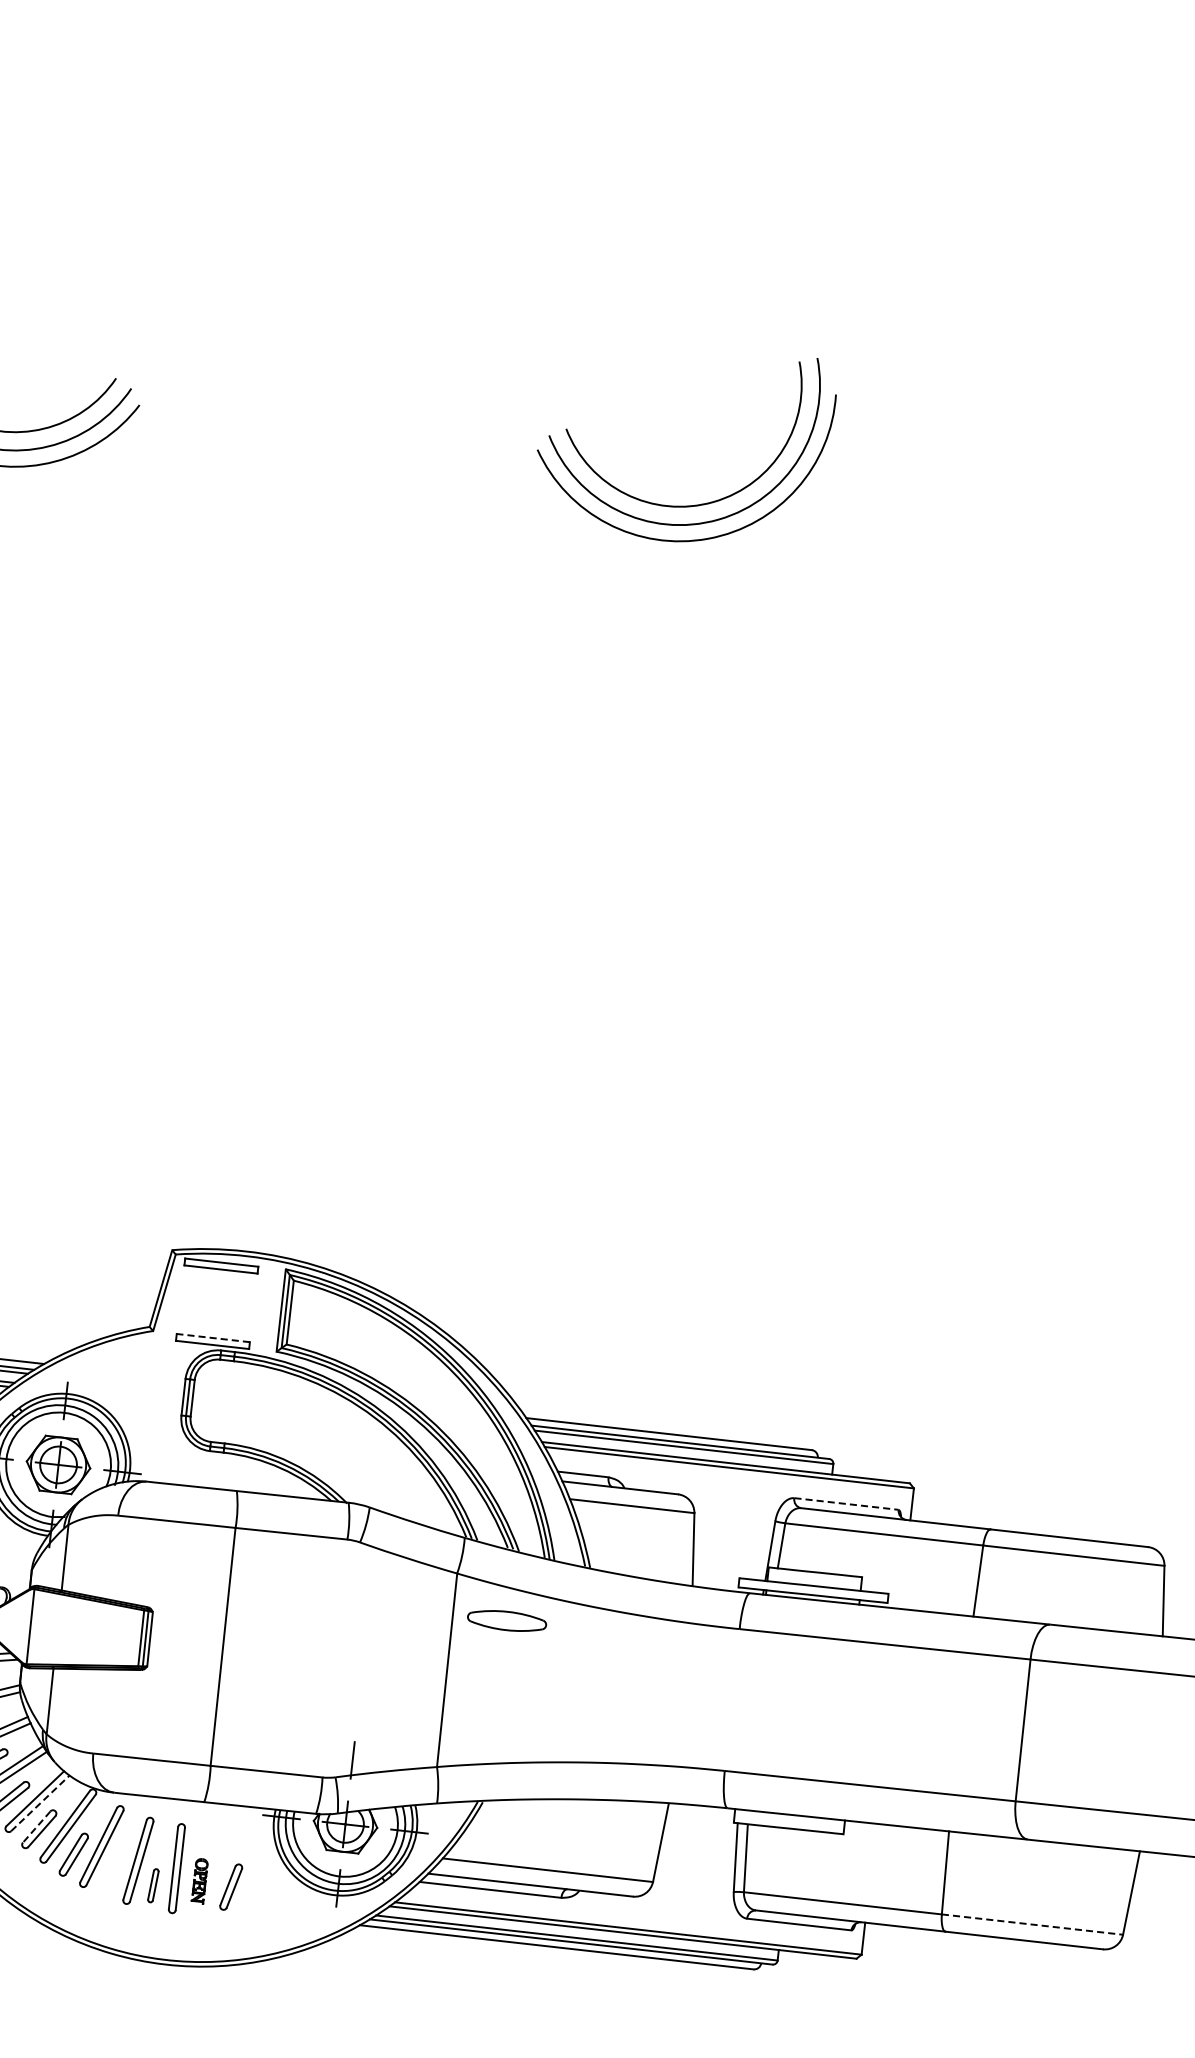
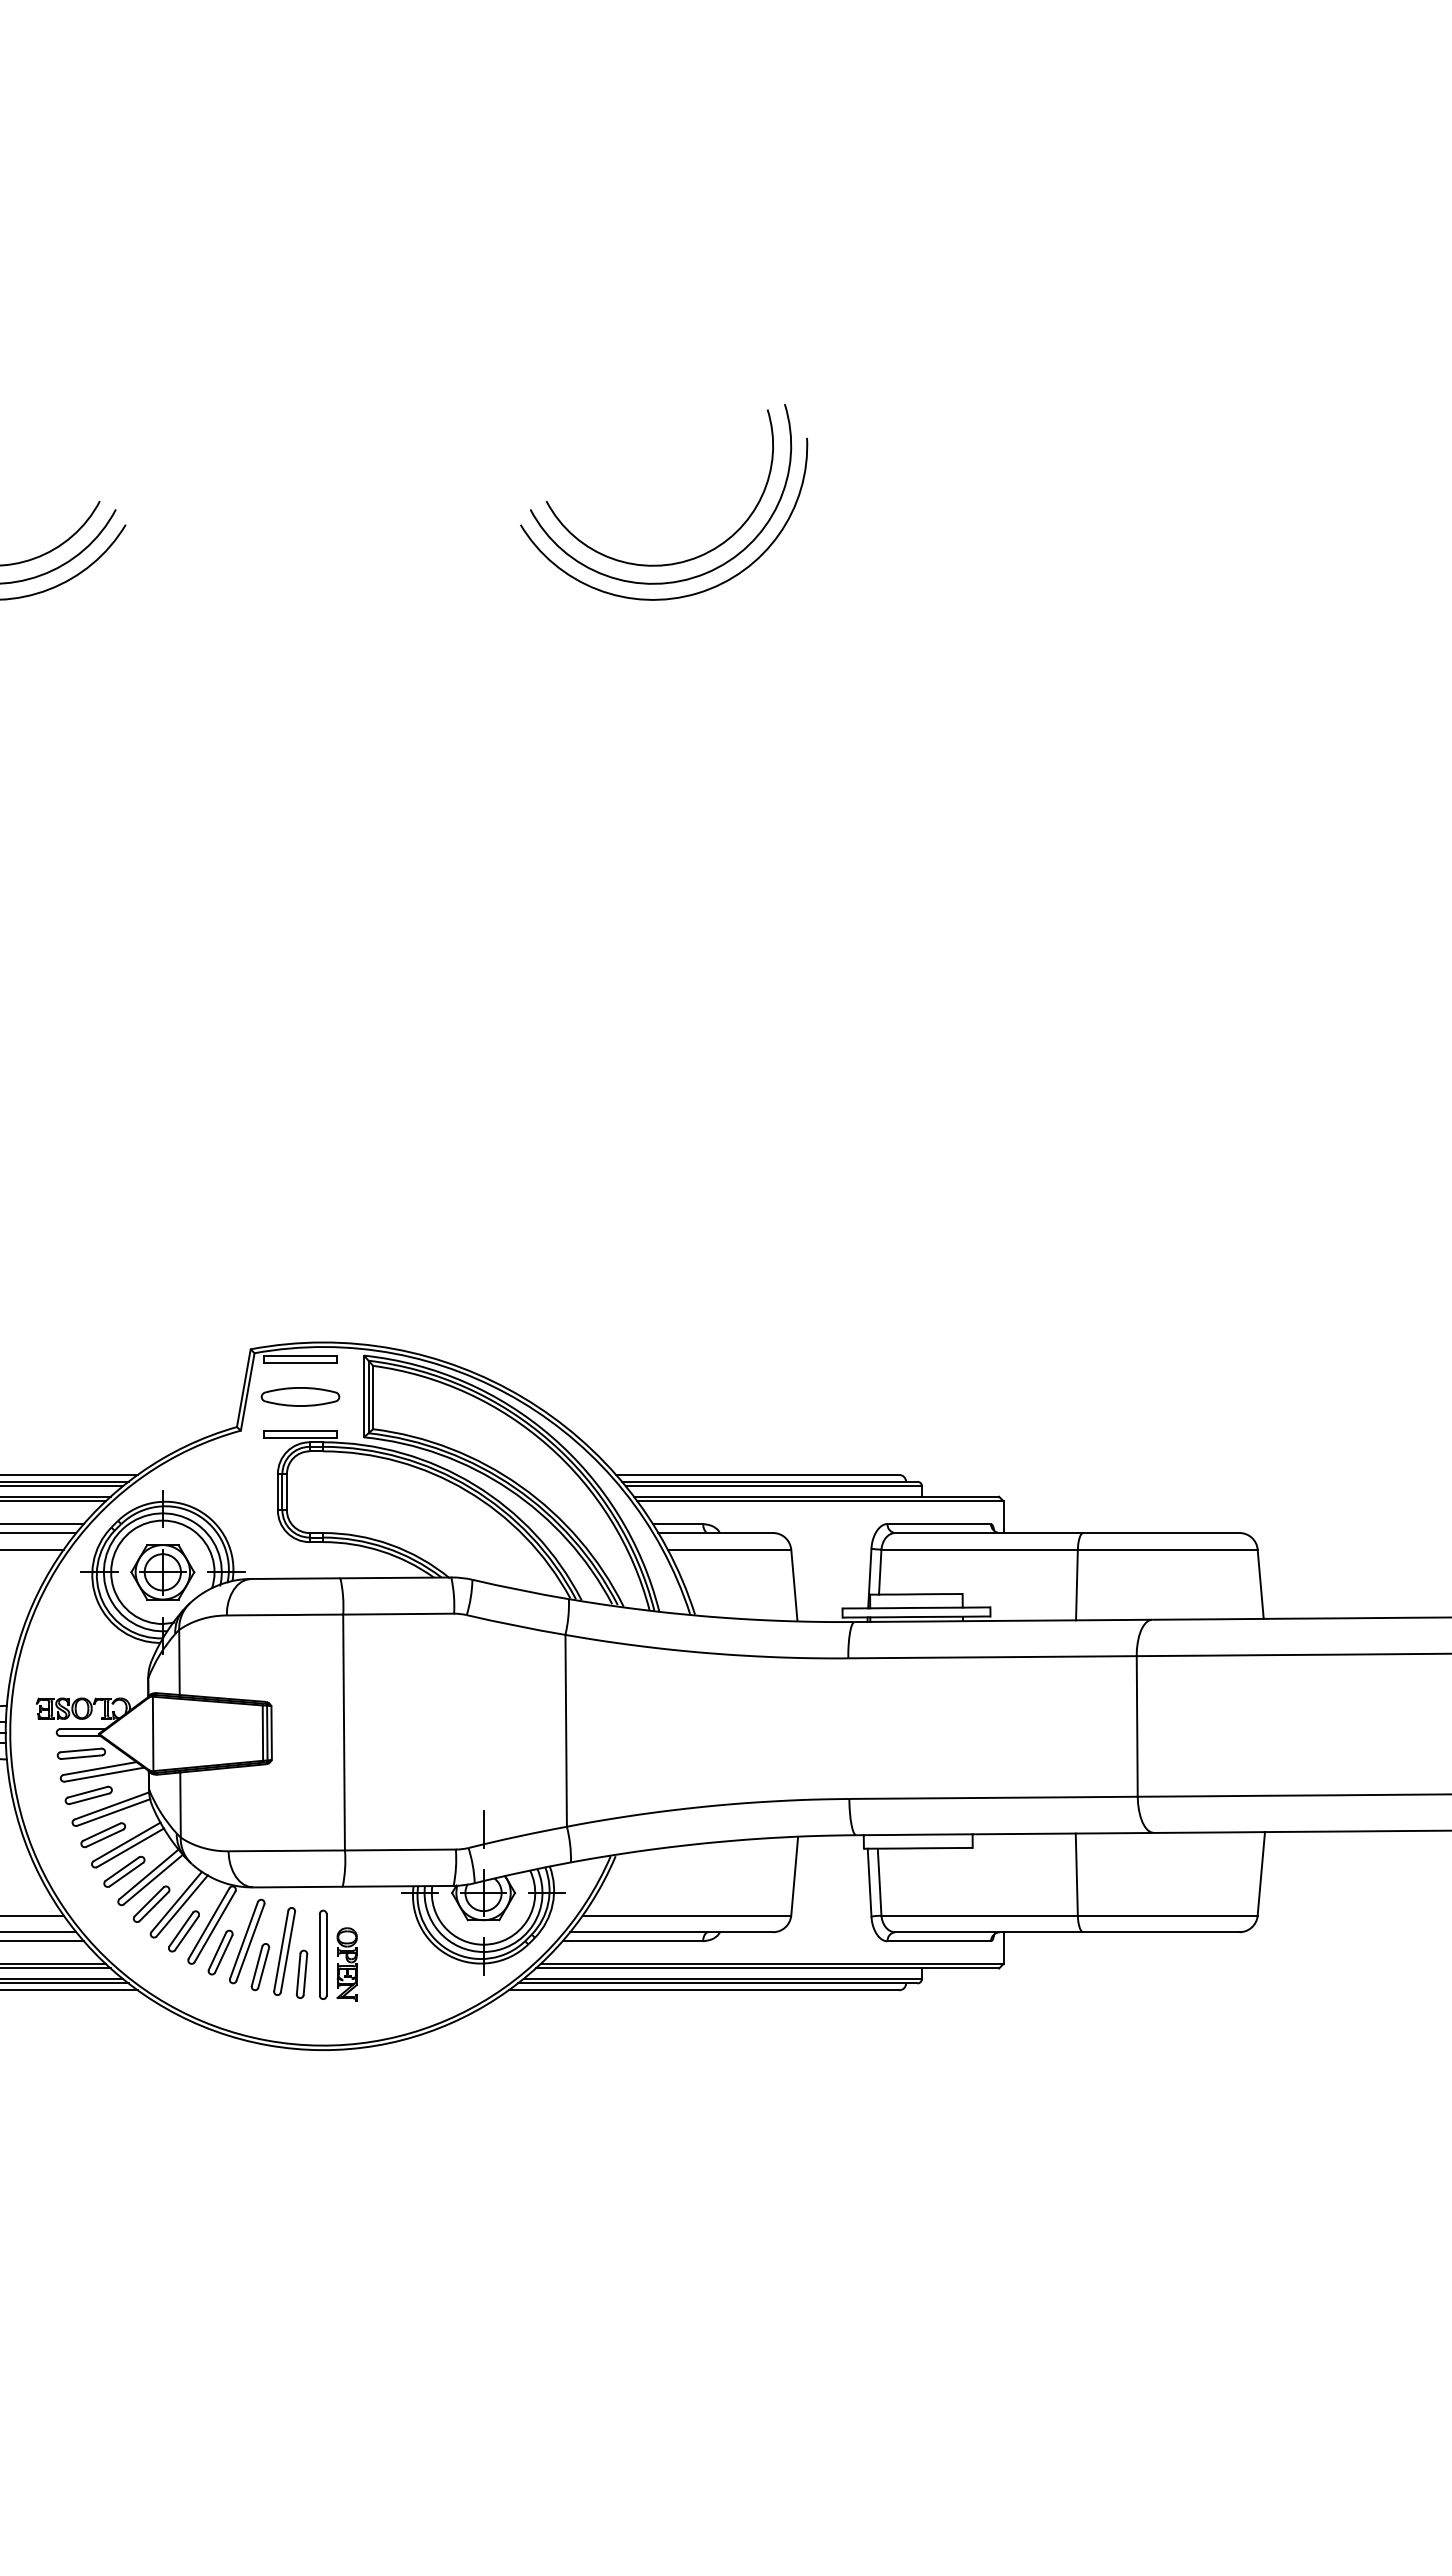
line: (213, 1337) -> (300, 1430), dashed -> solid
line: (846, 1503) -> (939, 1523), dashed -> solid
part: (507, 1620) -> (300, 1396), moved
line: (40, 1802) -> (182, 1905), dashed -> solid
line: (35, 1826) -> (180, 1929), dashed -> solid
part: (199, 1880) -> (346, 1964), size x1.67
part: (152, 1884) -> (301, 1973), size x1.43
part: (231, 1887) -> (260, 1967), moved
line: (1032, 1924) -> (1167, 1915), dashed -> solid

